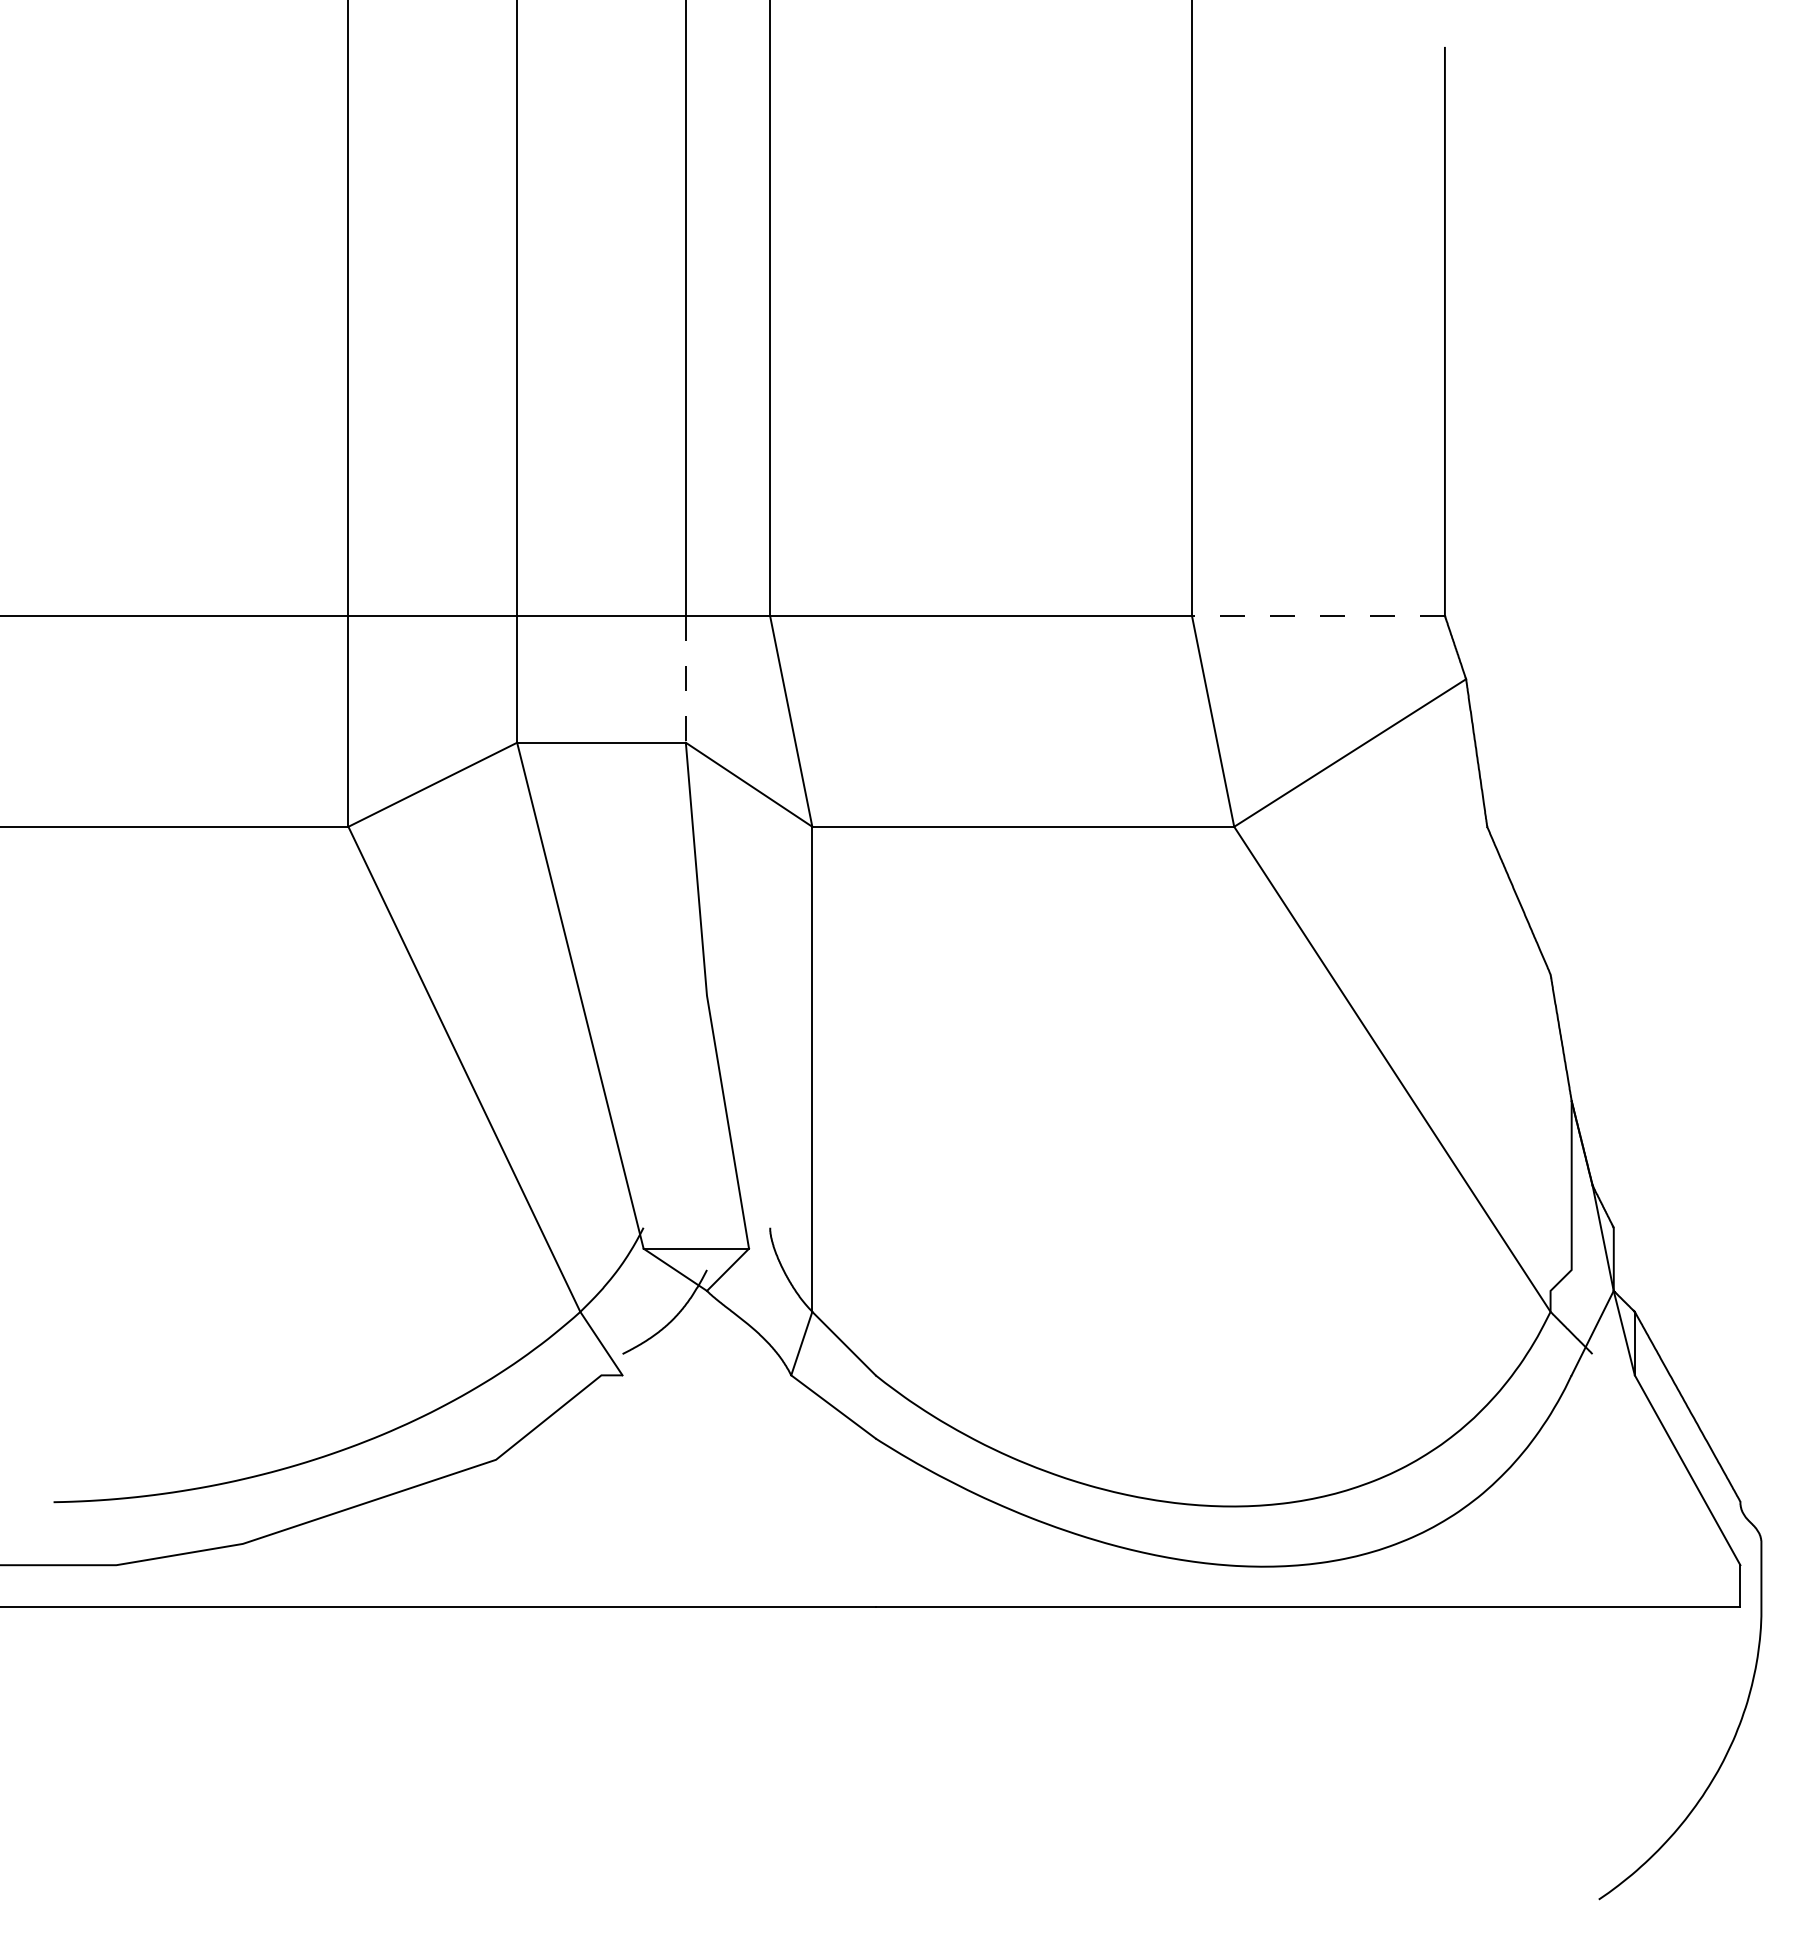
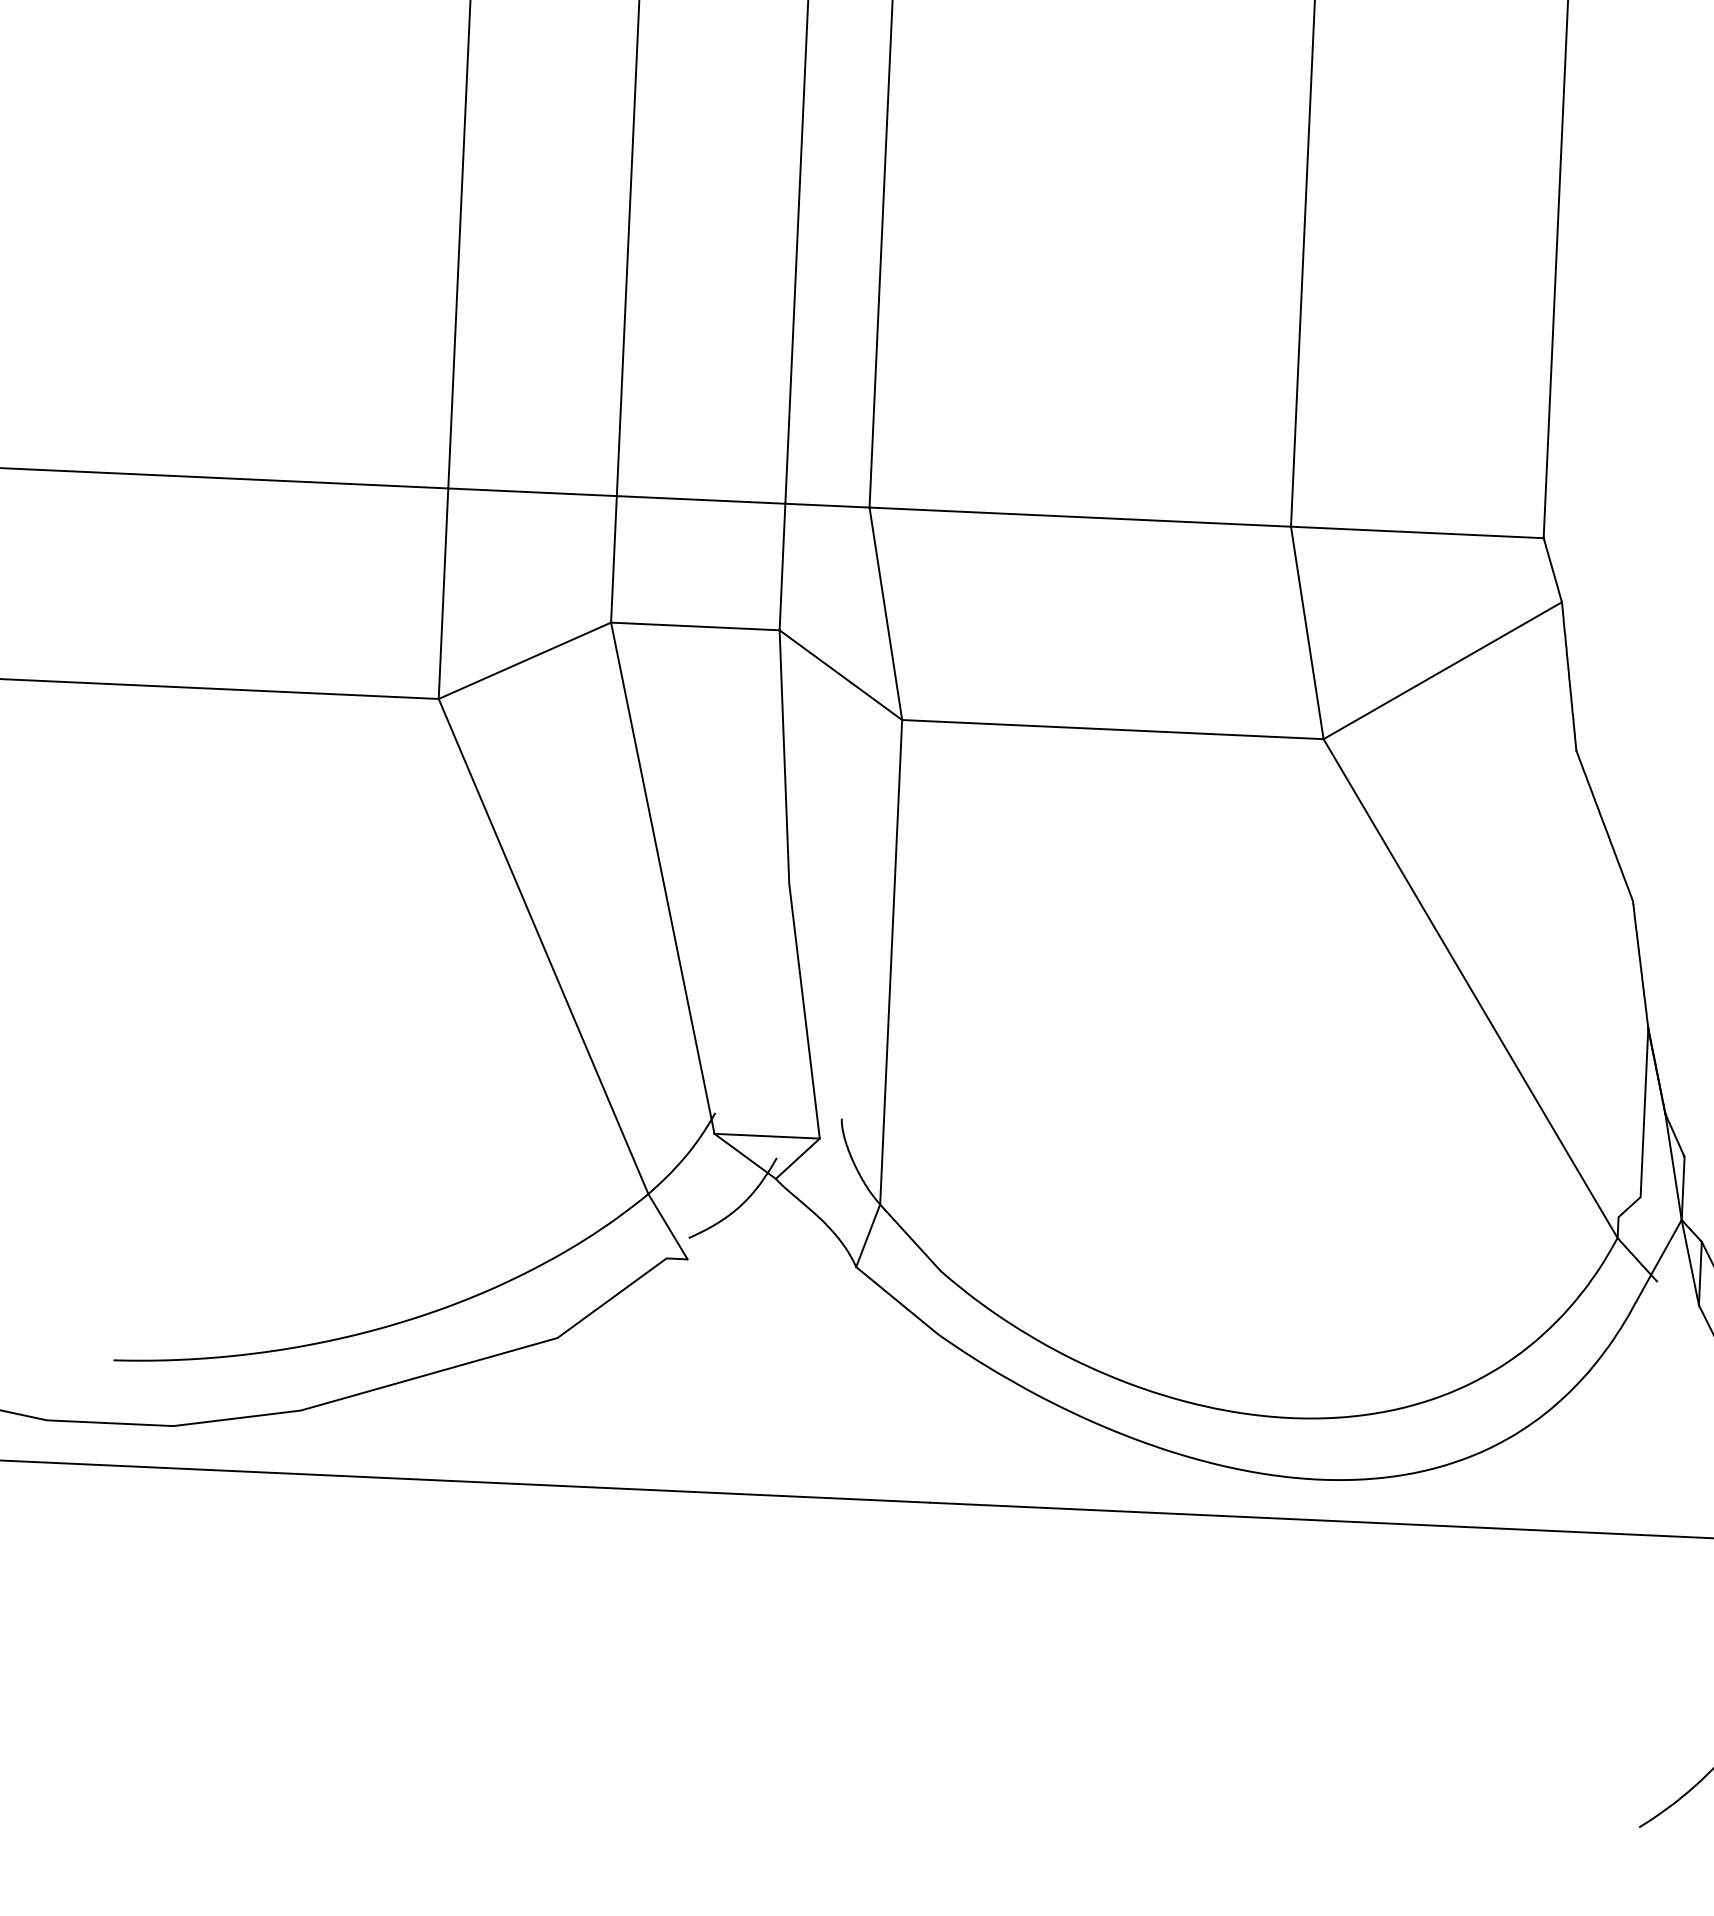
line: (1318, 616) -> (1417, 532), dashed -> solid
line: (685, 679) -> (782, 567), dashed -> solid

